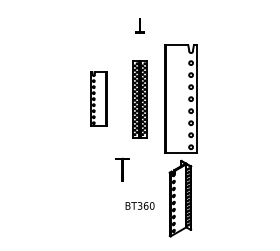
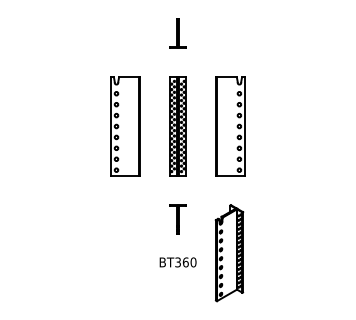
part: (139, 26) -> (177, 33), size x1.67
part: (98, 99) -> (125, 126), size x1.43
part: (181, 99) -> (230, 126), size x0.71
part: (122, 169) -> (177, 219), moved

